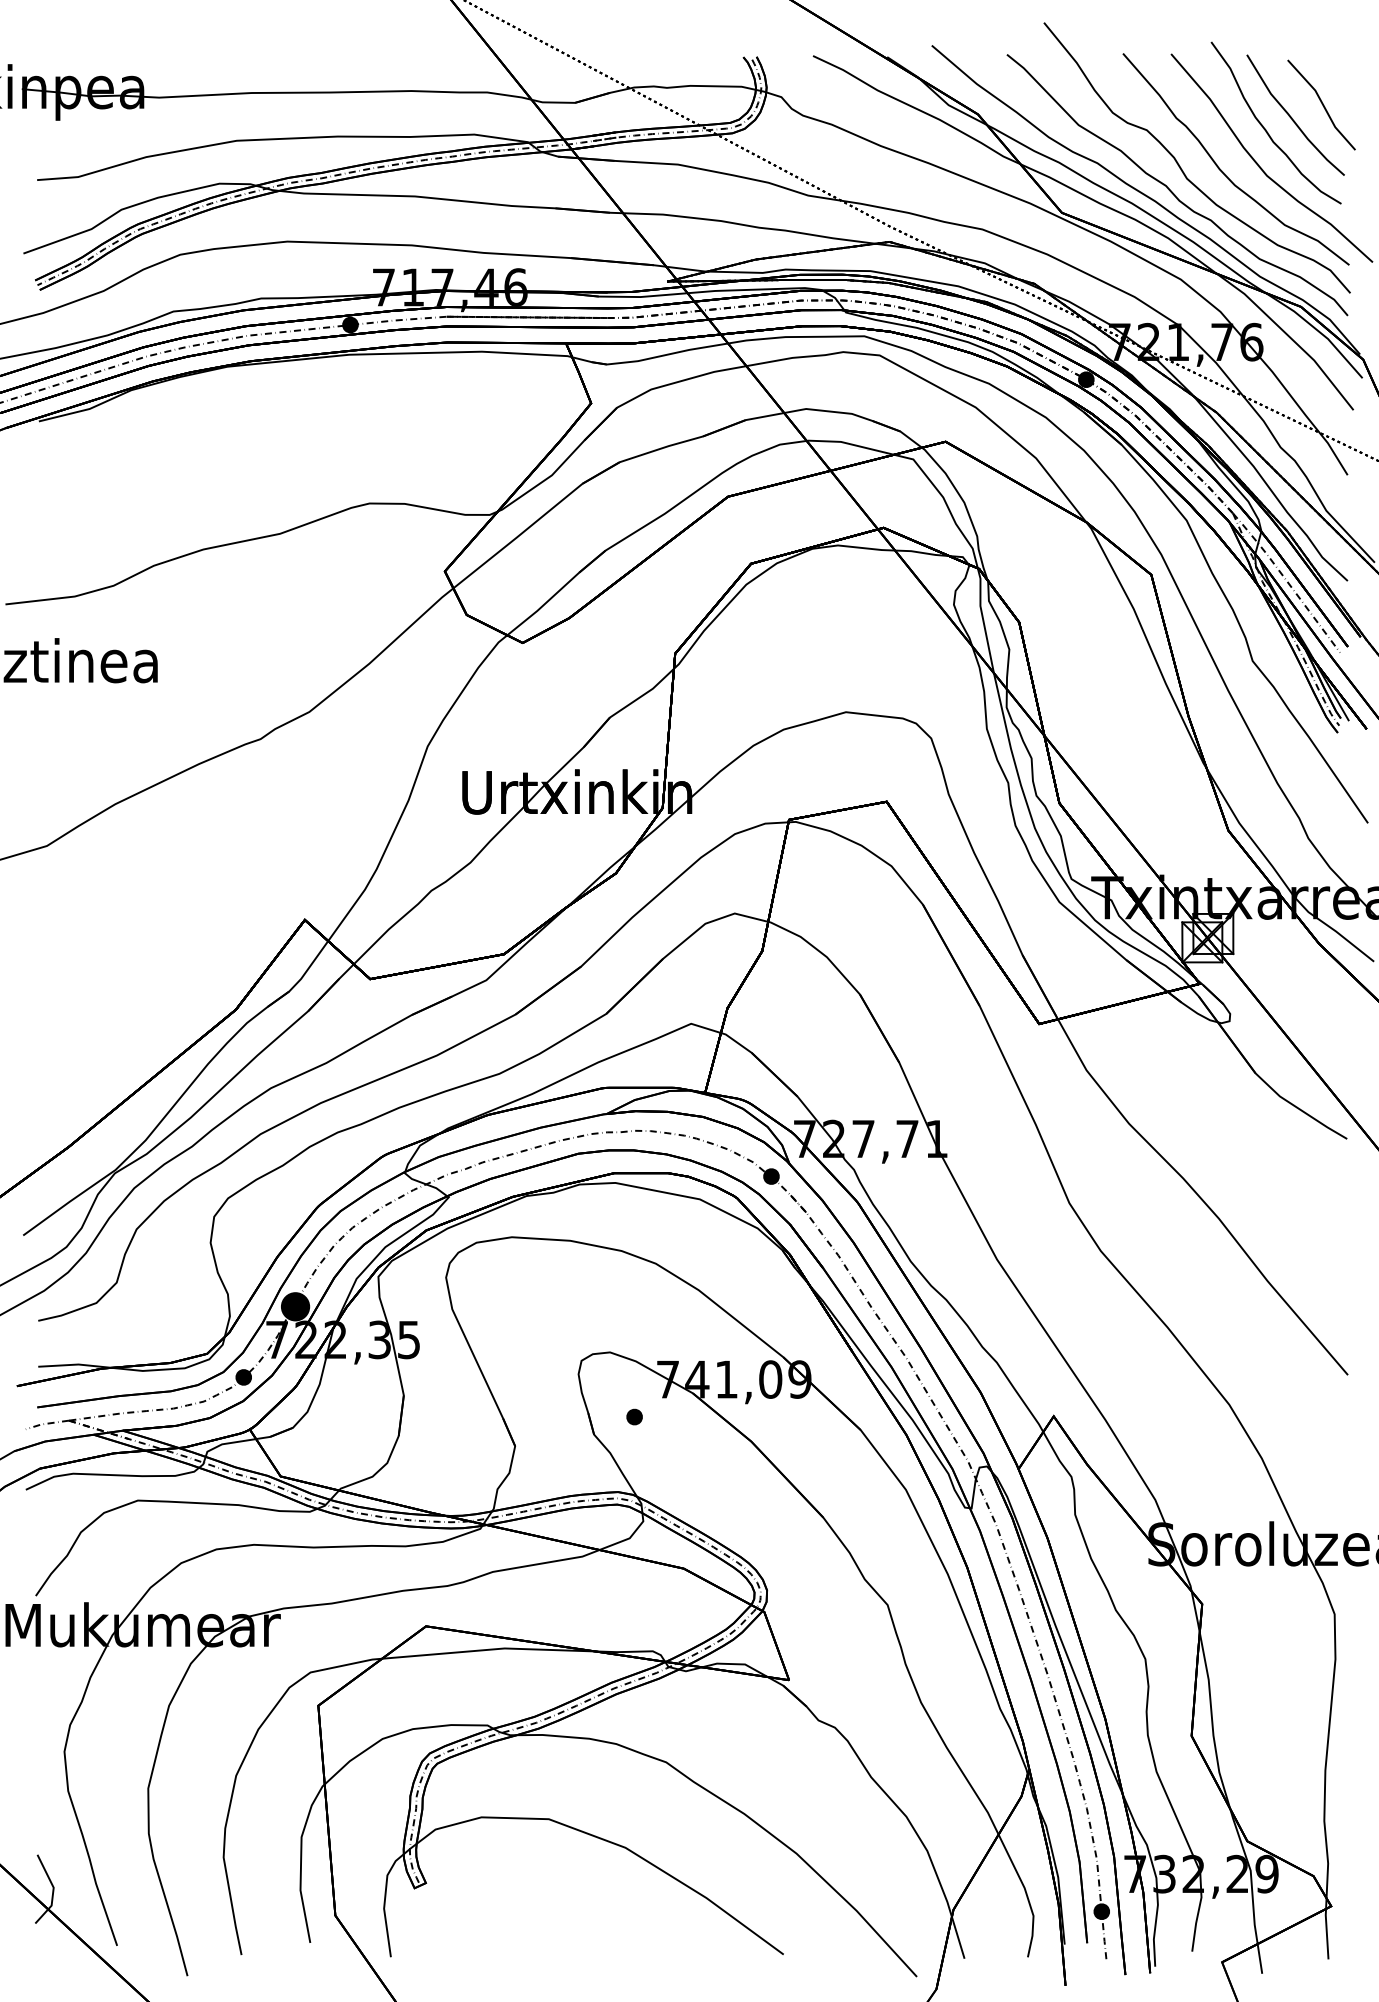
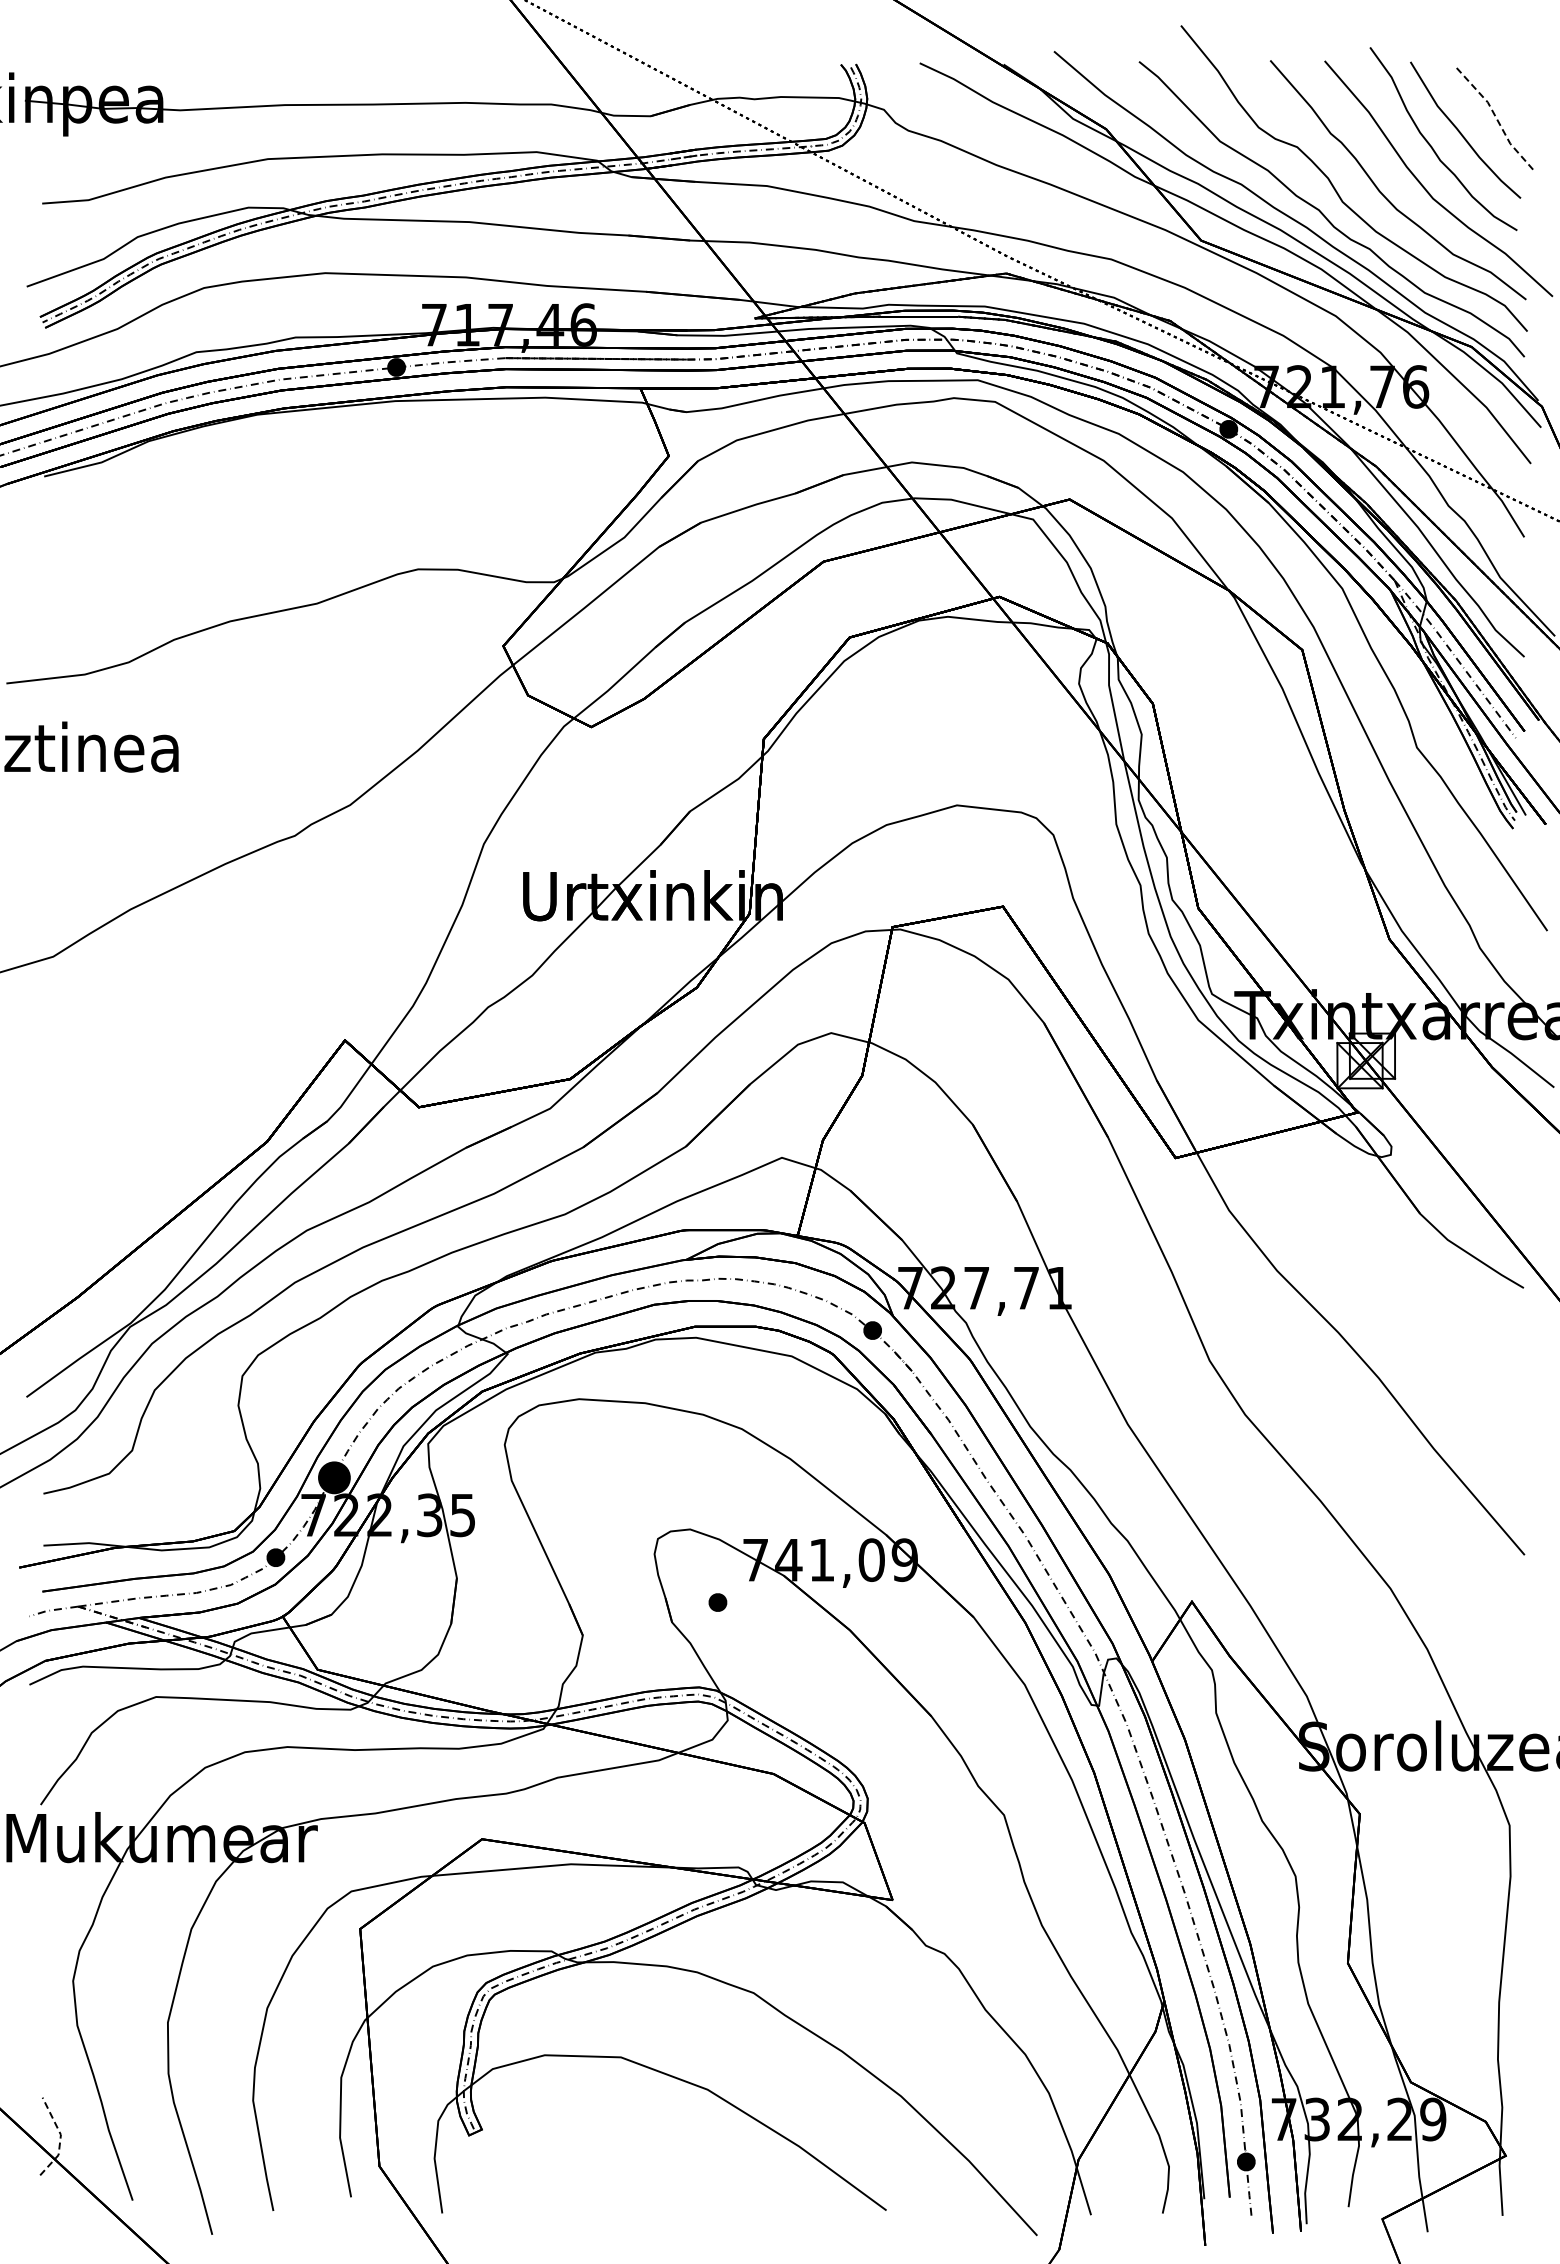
line: (1323, 103) -> (1496, 117), solid -> dashed
line: (53, 1890) -> (60, 2137), solid -> dashed

